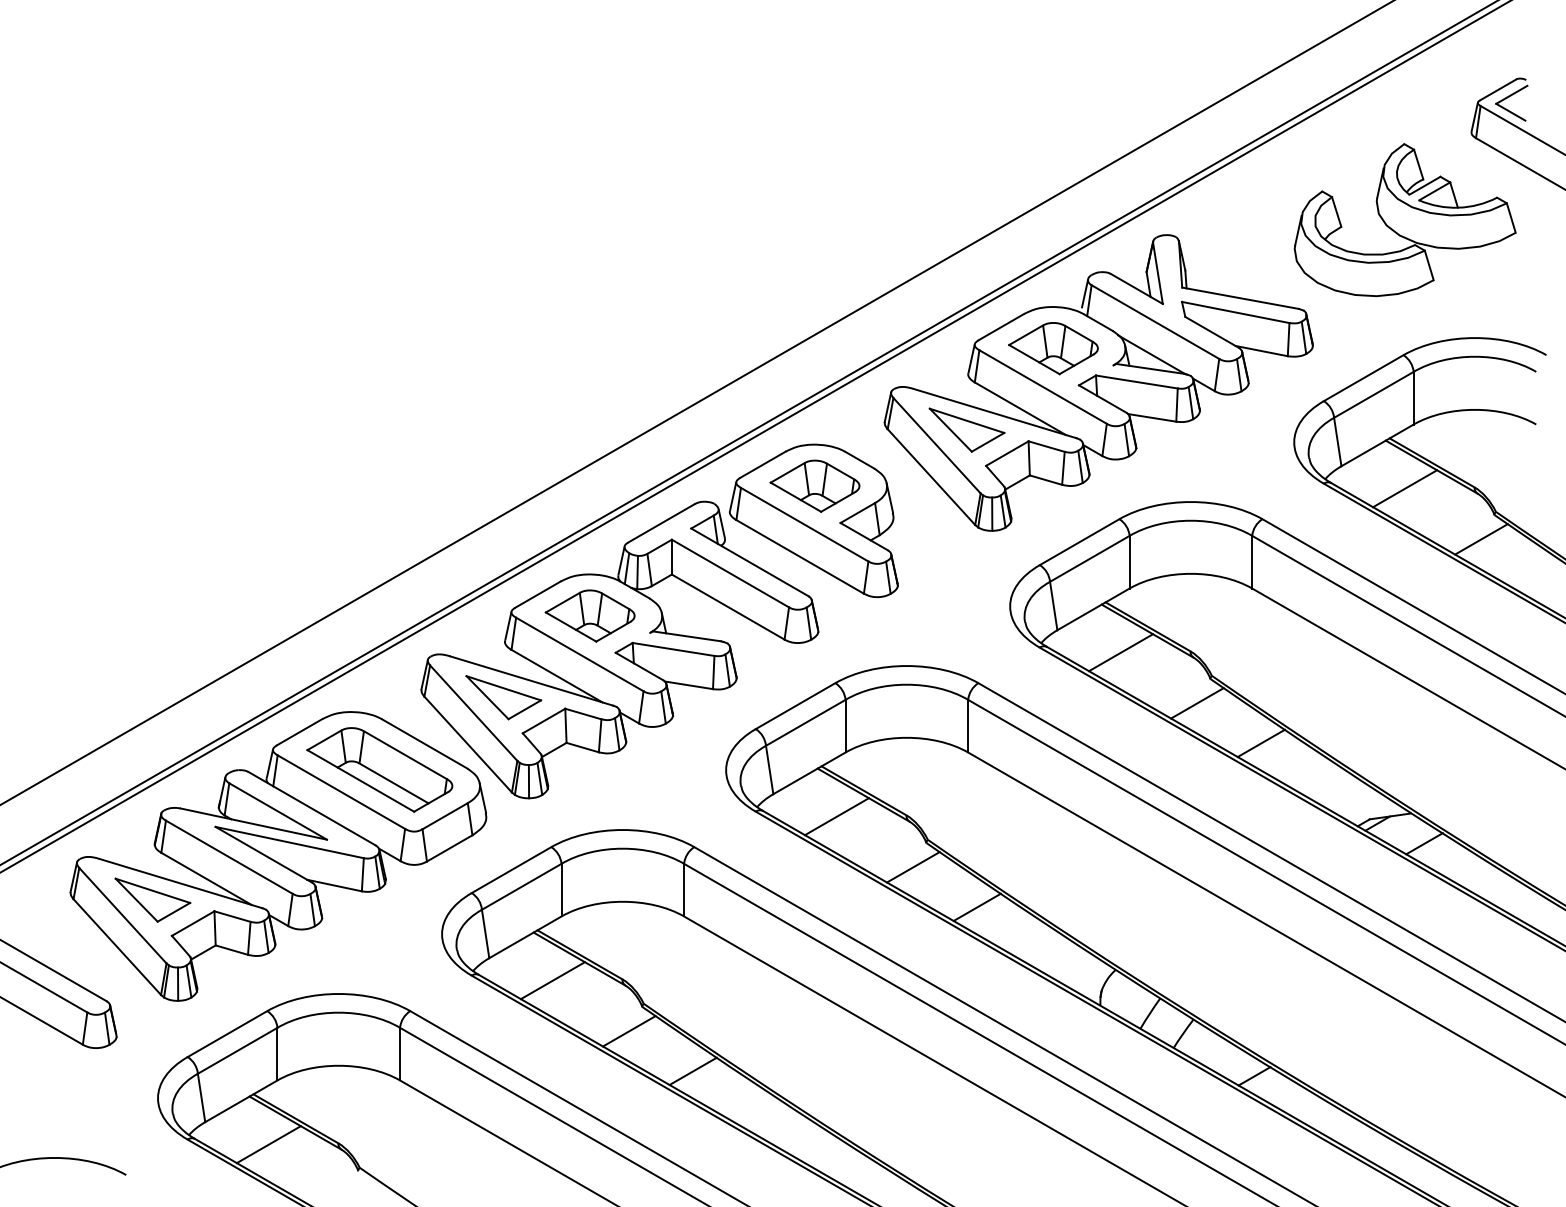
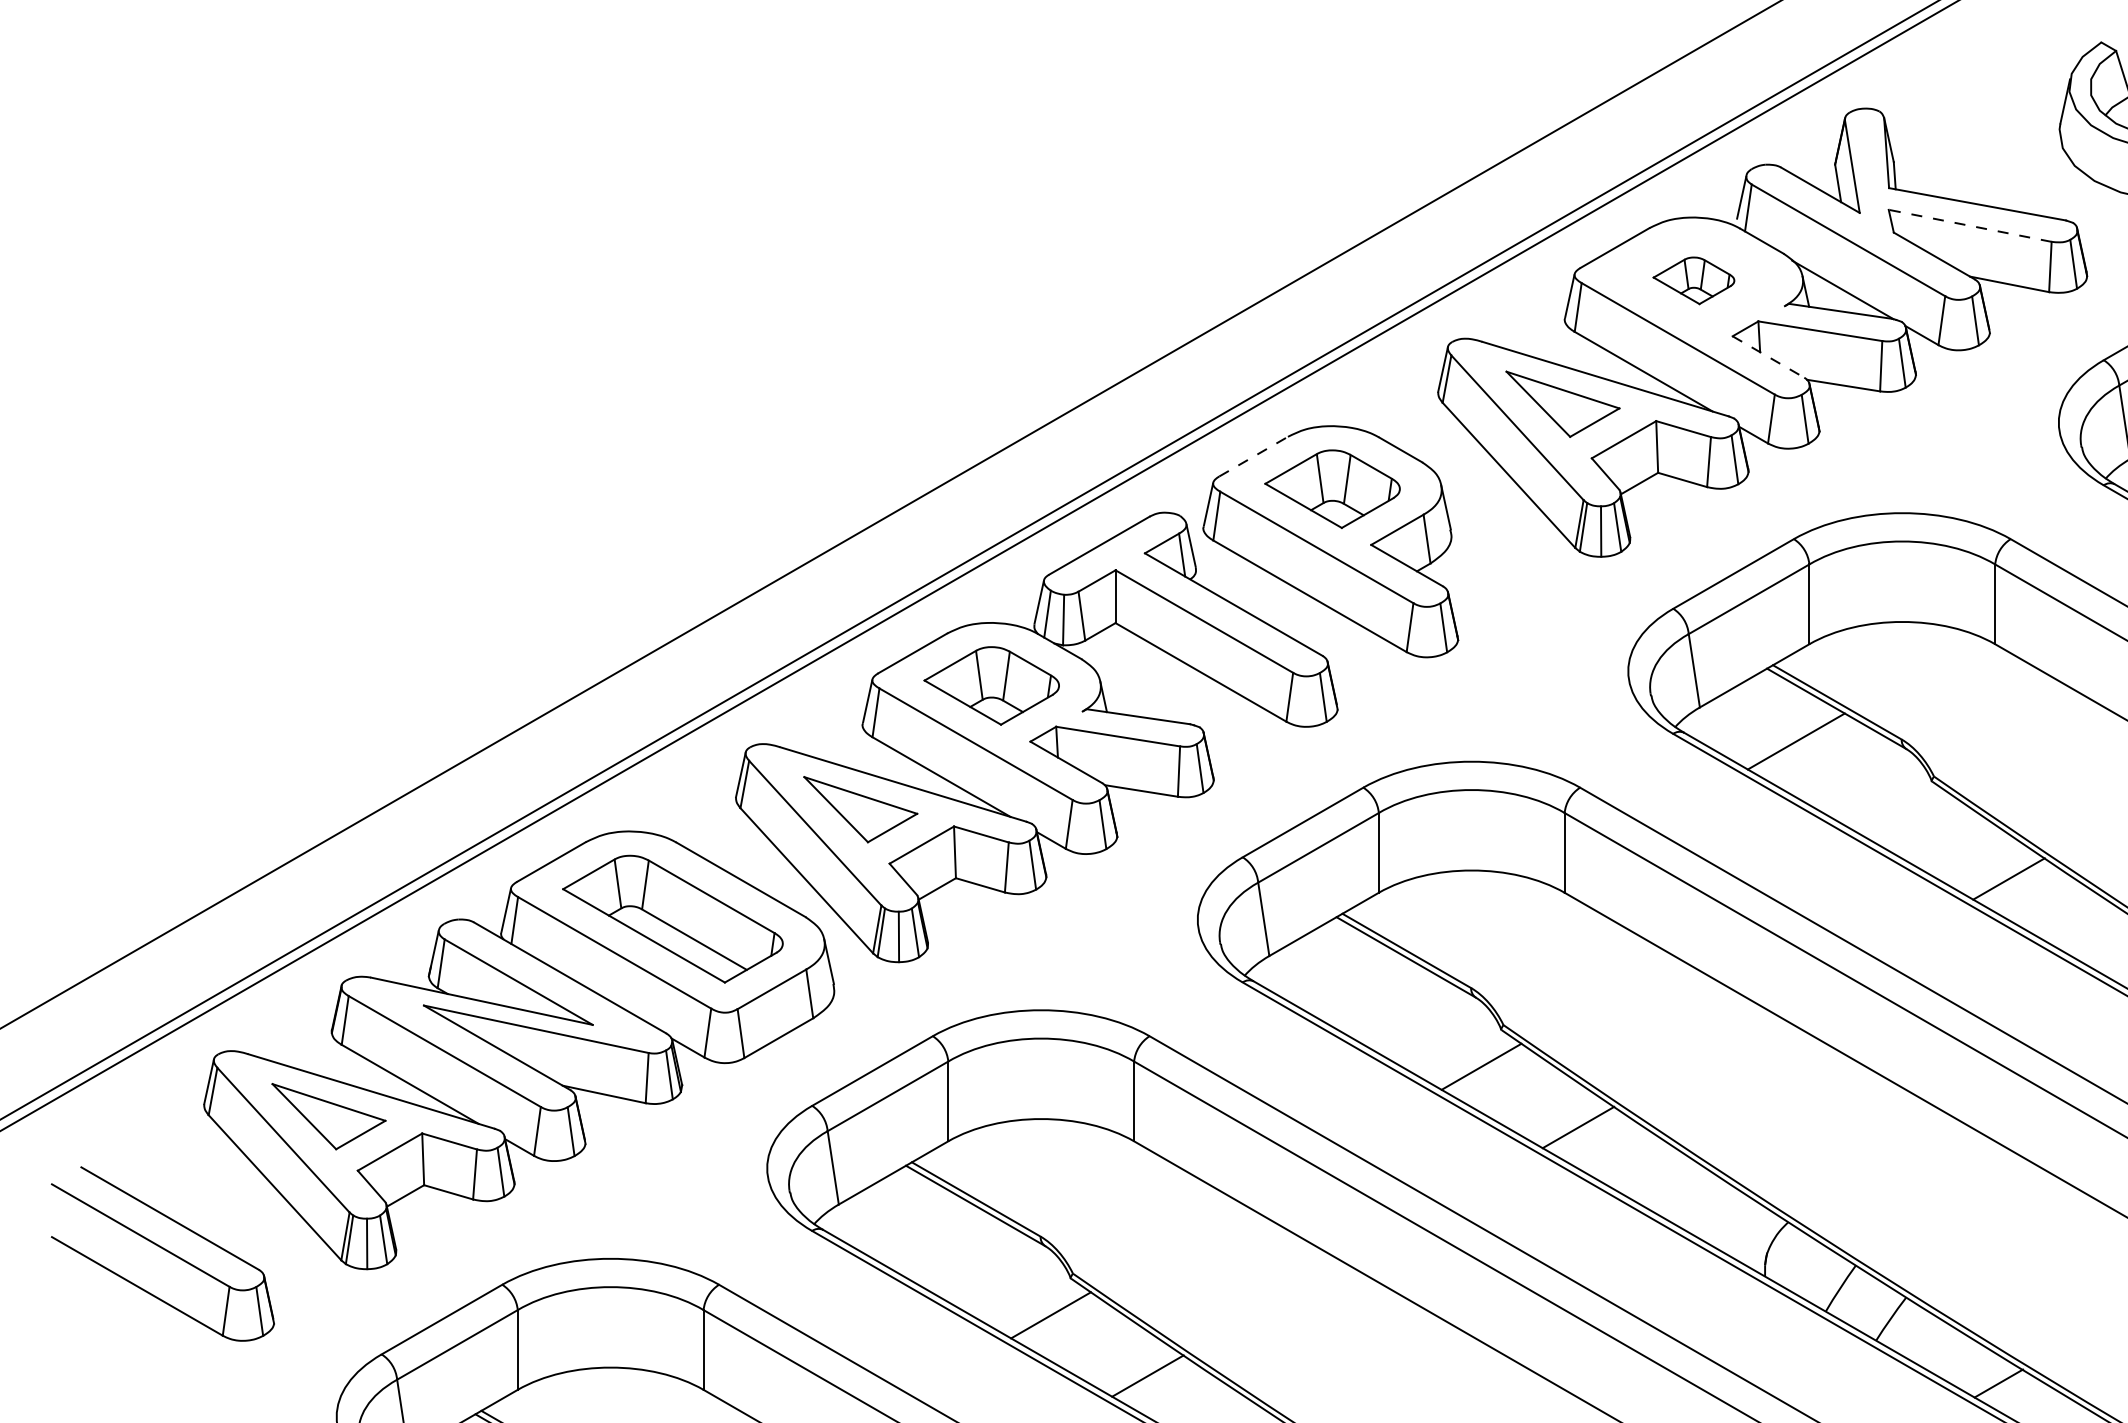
line: (1235, 312) -> (1969, 225), solid -> dashed
part: (1053, 348) -> (1693, 280), size x0.6
line: (1103, 399) -> (1769, 357), solid -> dashed
line: (763, 464) -> (1254, 456), solid -> dashed
line: (1197, 703) -> (1912, 818), removed
line: (836, 816) -> (1365, 989), removed
line: (552, 980) -> (934, 1238), removed

